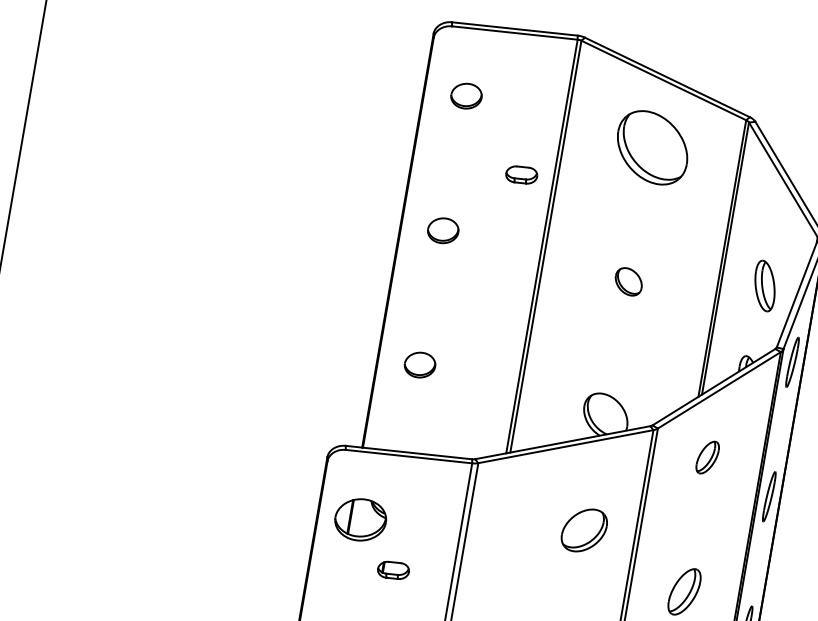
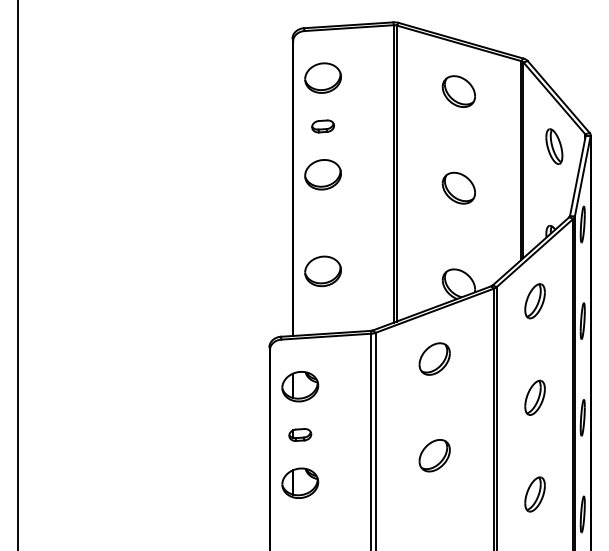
part: (465, 95) -> (322, 77), size x1.67
part: (651, 147) -> (458, 91), size x0.62
part: (520, 174) -> (322, 126), moved
part: (442, 230) -> (322, 174), size x1.67
part: (628, 280) -> (458, 187), size x1.67
part: (765, 285) -> (554, 146), moved
part: (419, 365) -> (322, 271), size x1.67
part: (706, 457) -> (534, 301), size x1.43
part: (584, 529) -> (434, 358), moved
part: (393, 569) -> (300, 434), moved

